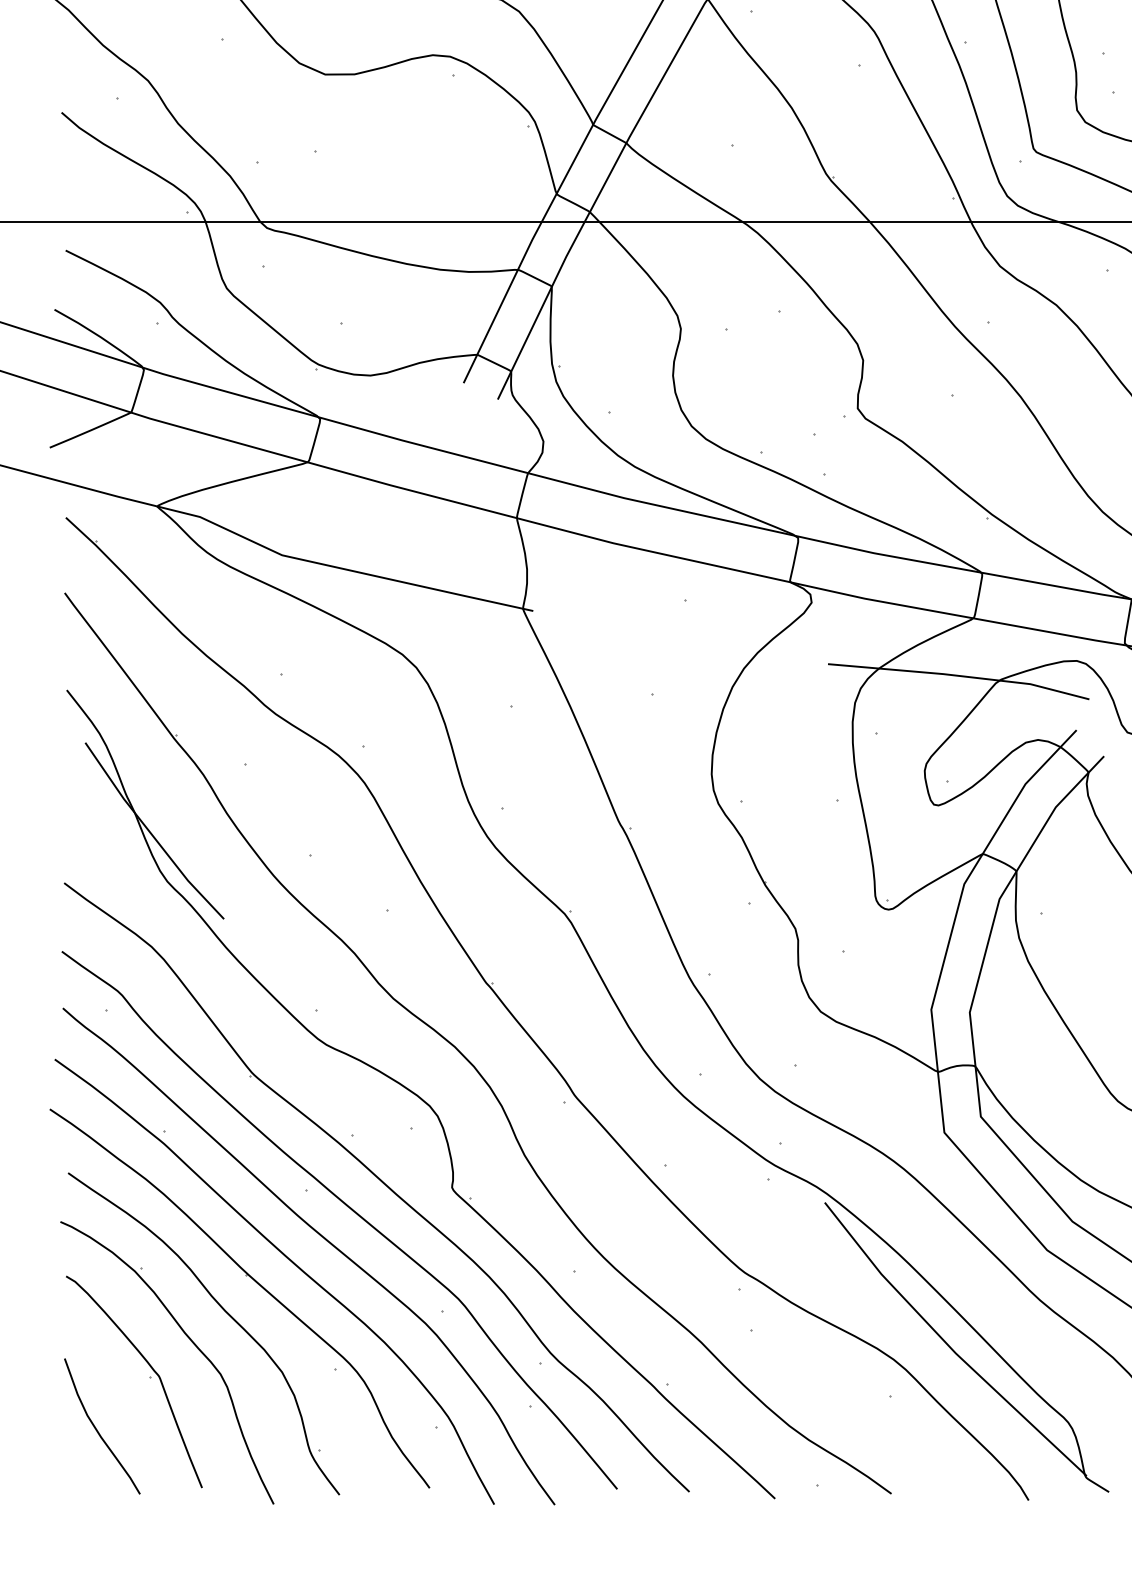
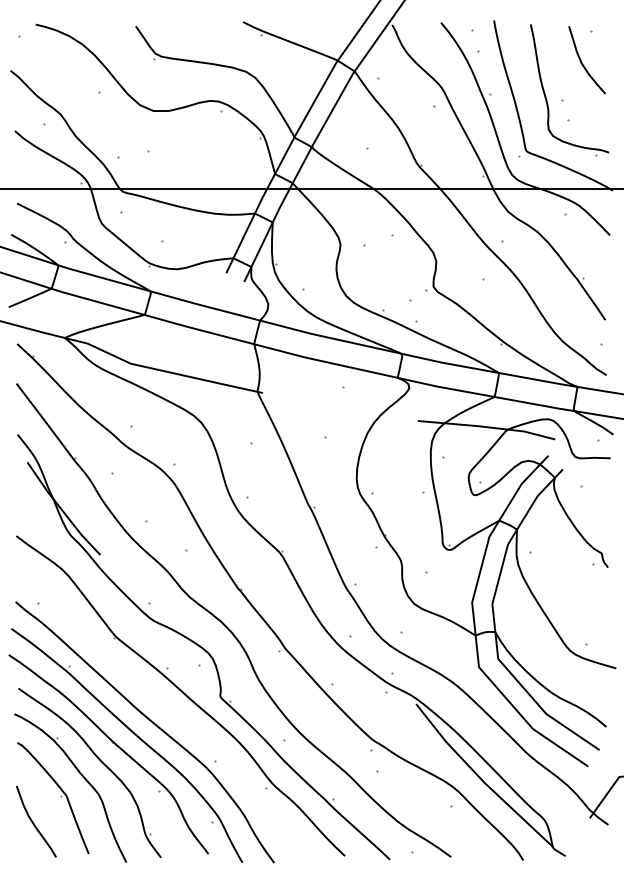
part: (347, 1209) -> (165, 707), removed

